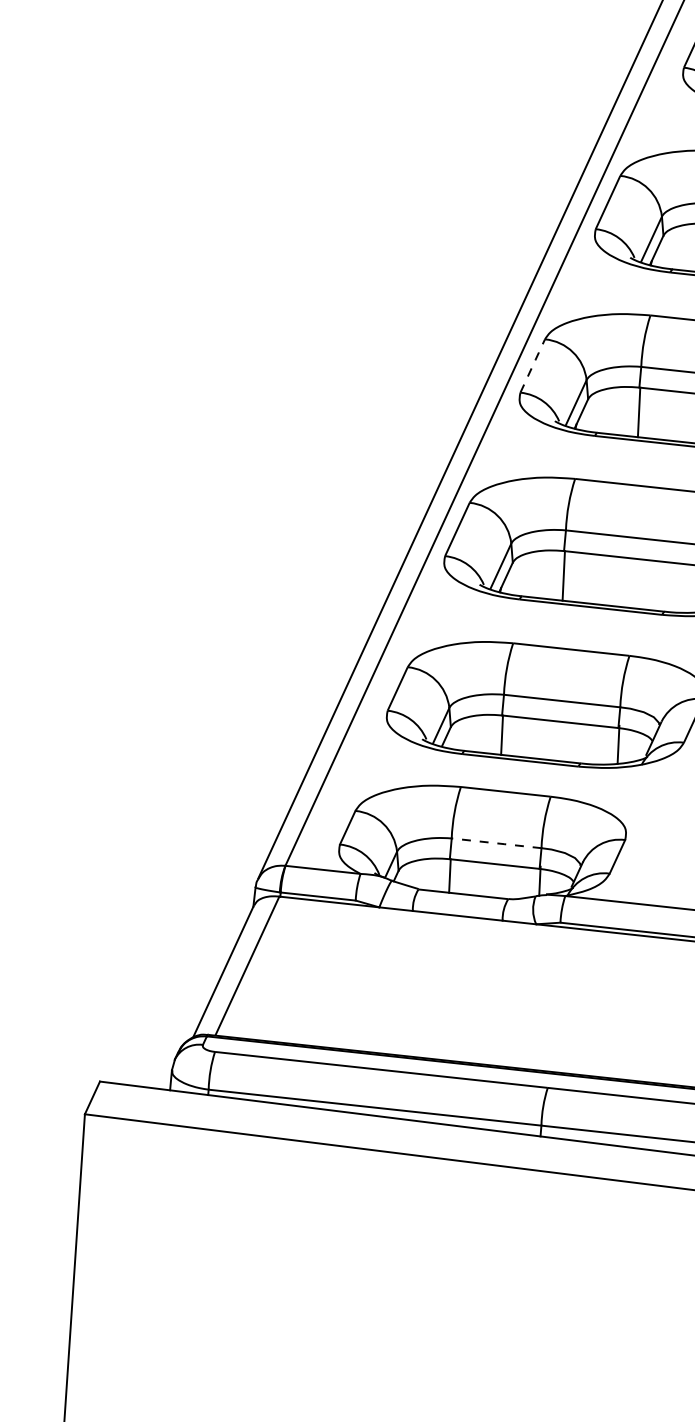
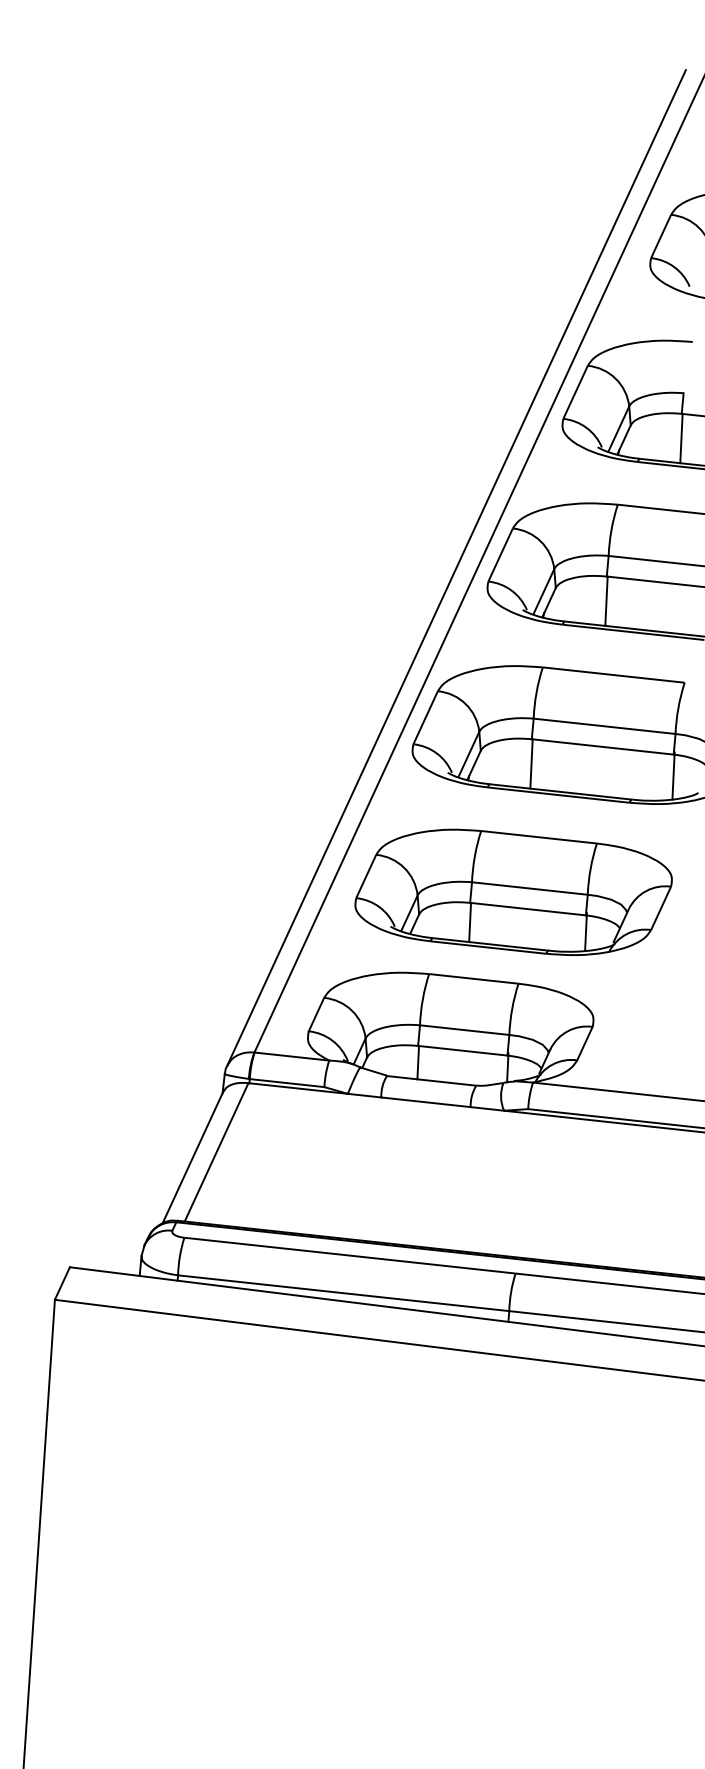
line: (533, 364) -> (501, 553), dashed -> solid
line: (496, 843) -> (464, 1030), dashed -> solid

